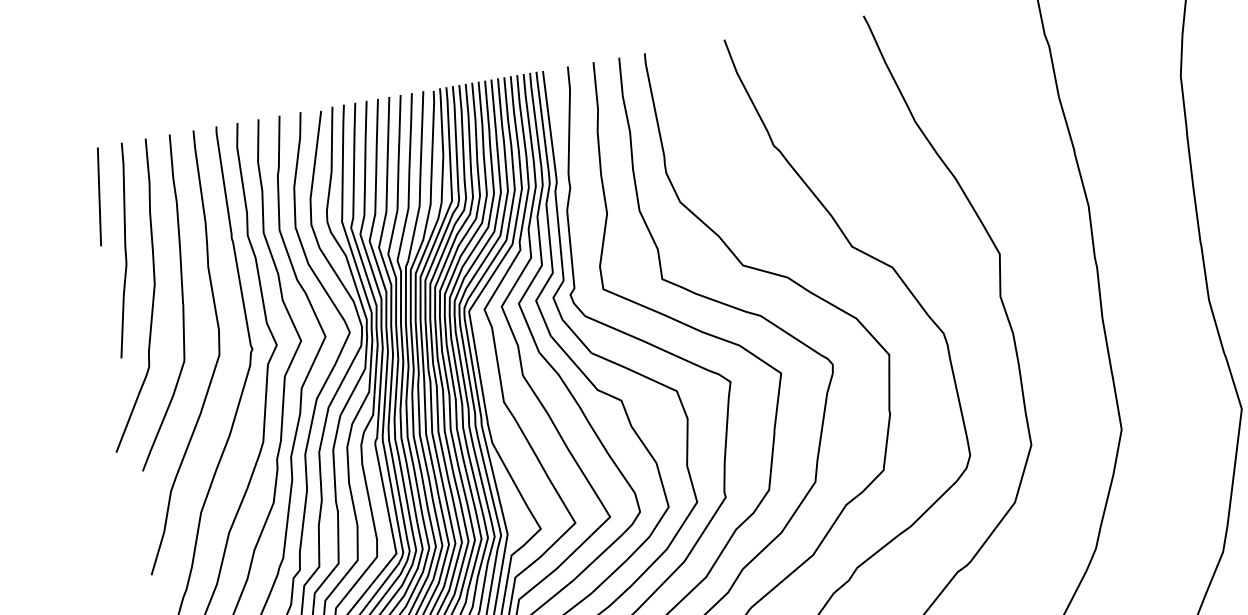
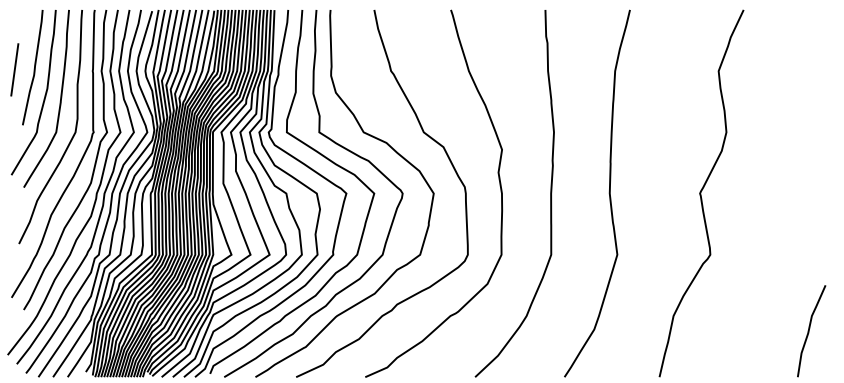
line: (98, 196) -> (14, 69), moved

